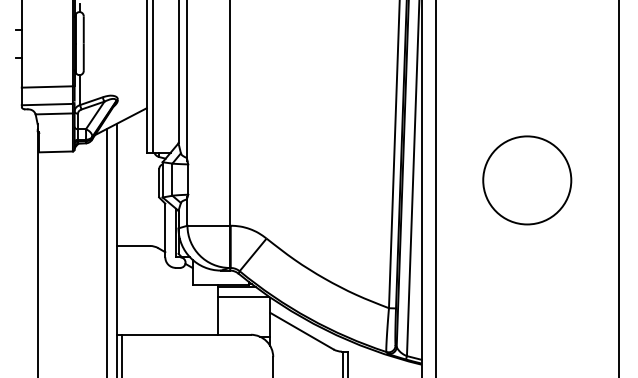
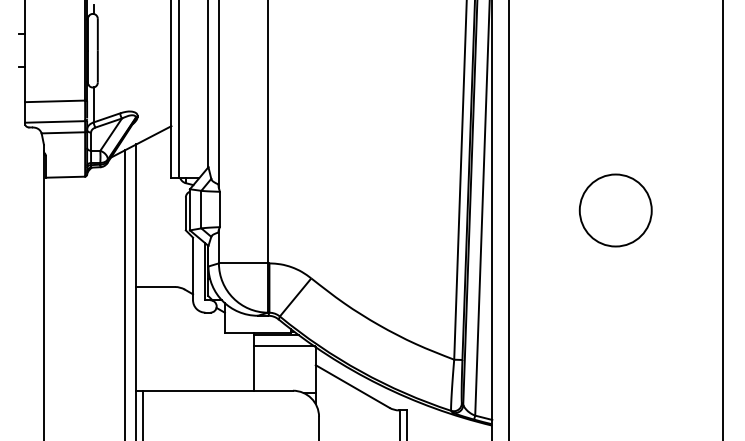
circle: (527, 180) -> (615, 210), size x0.7

